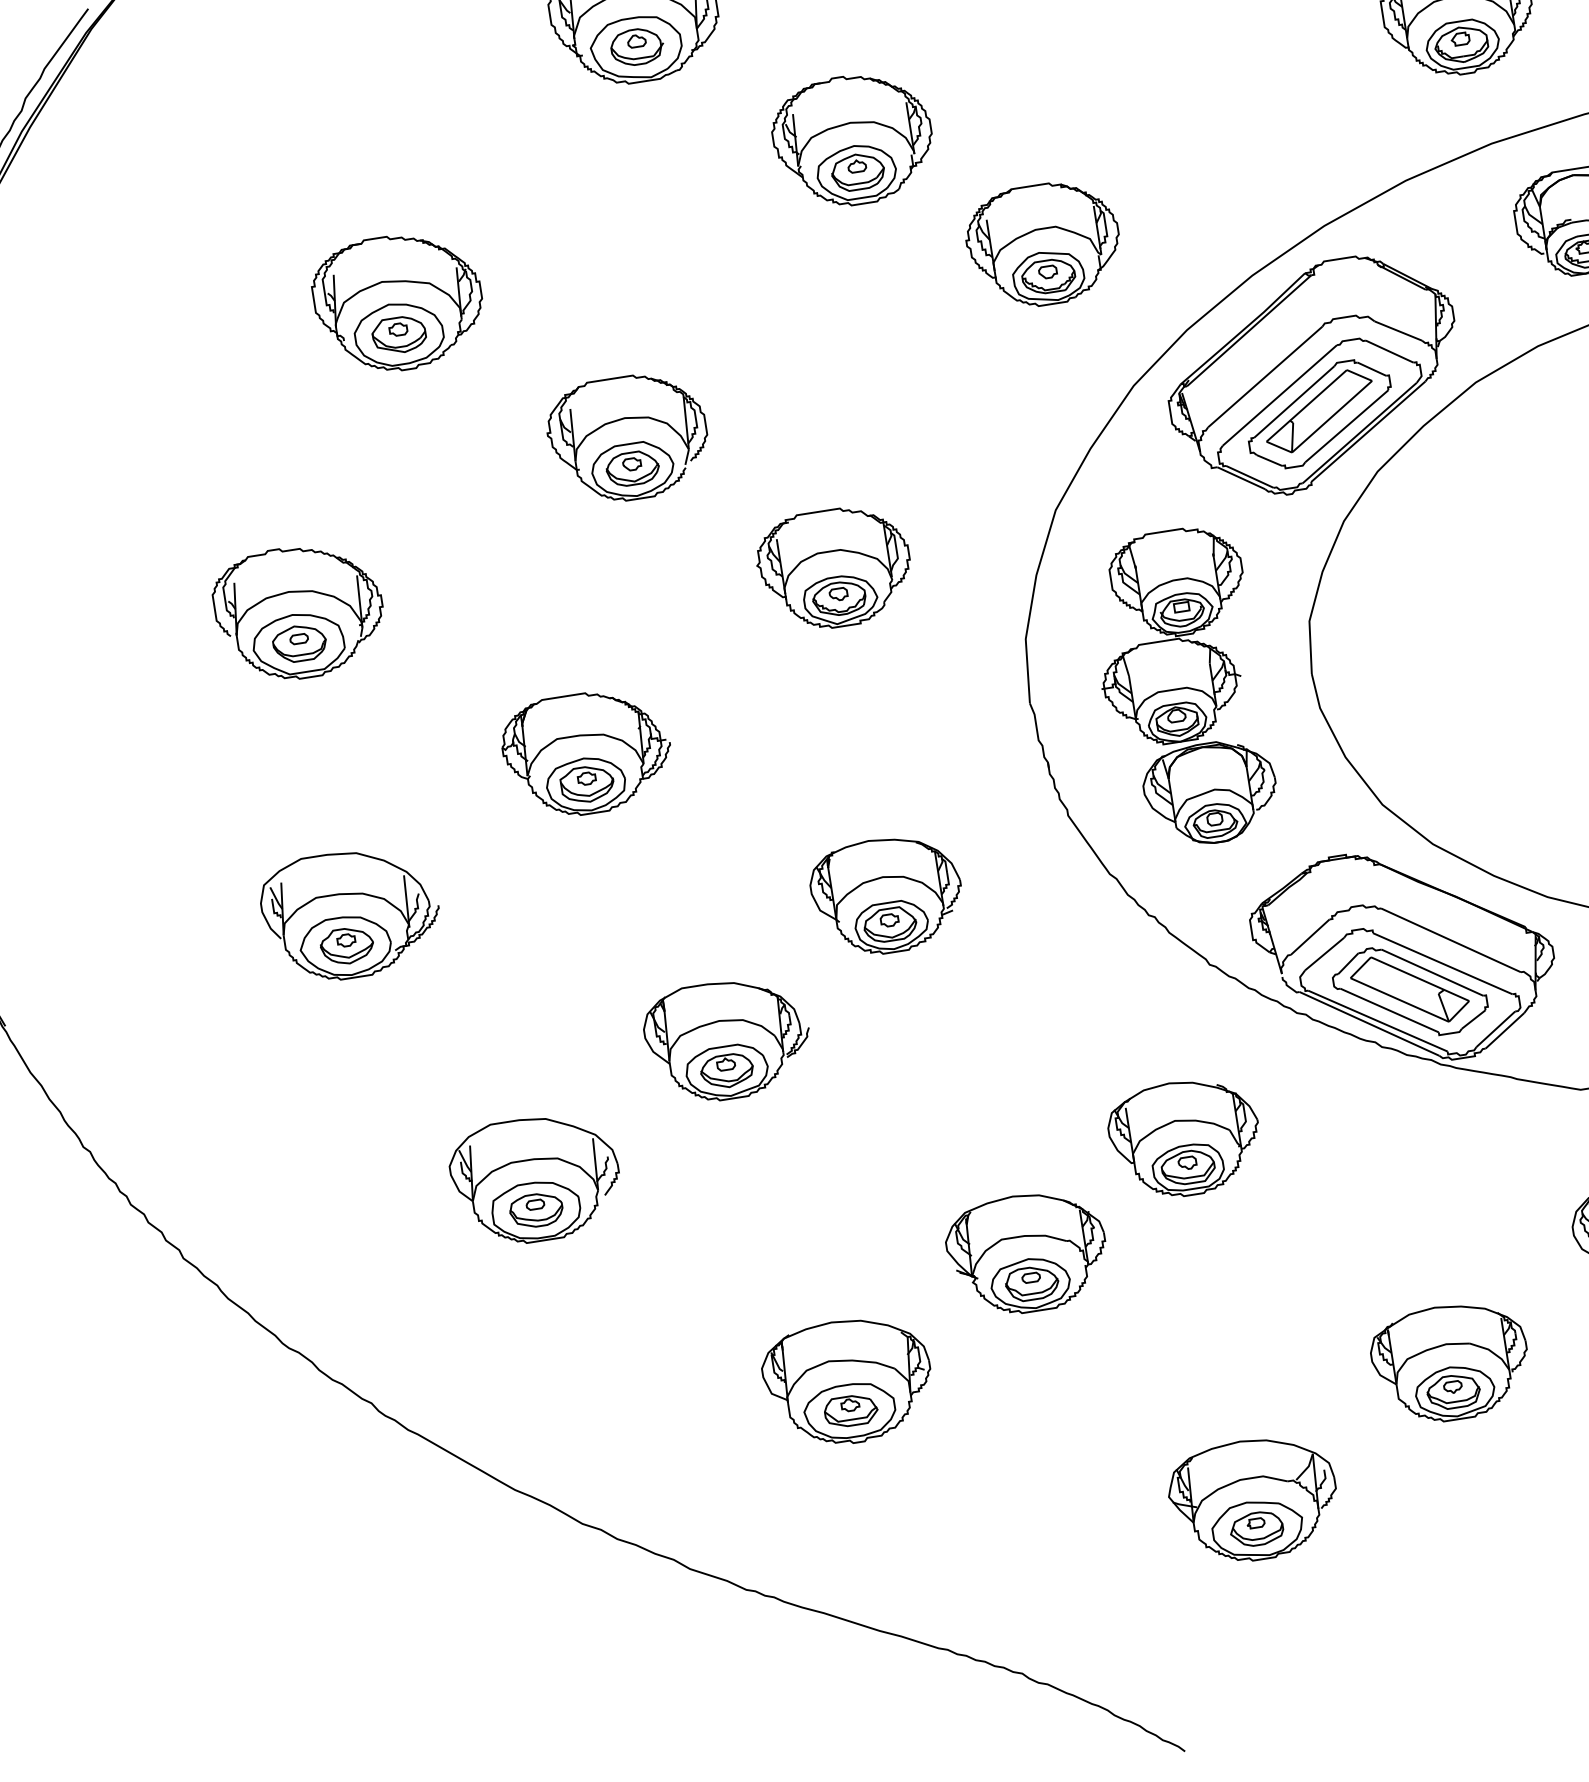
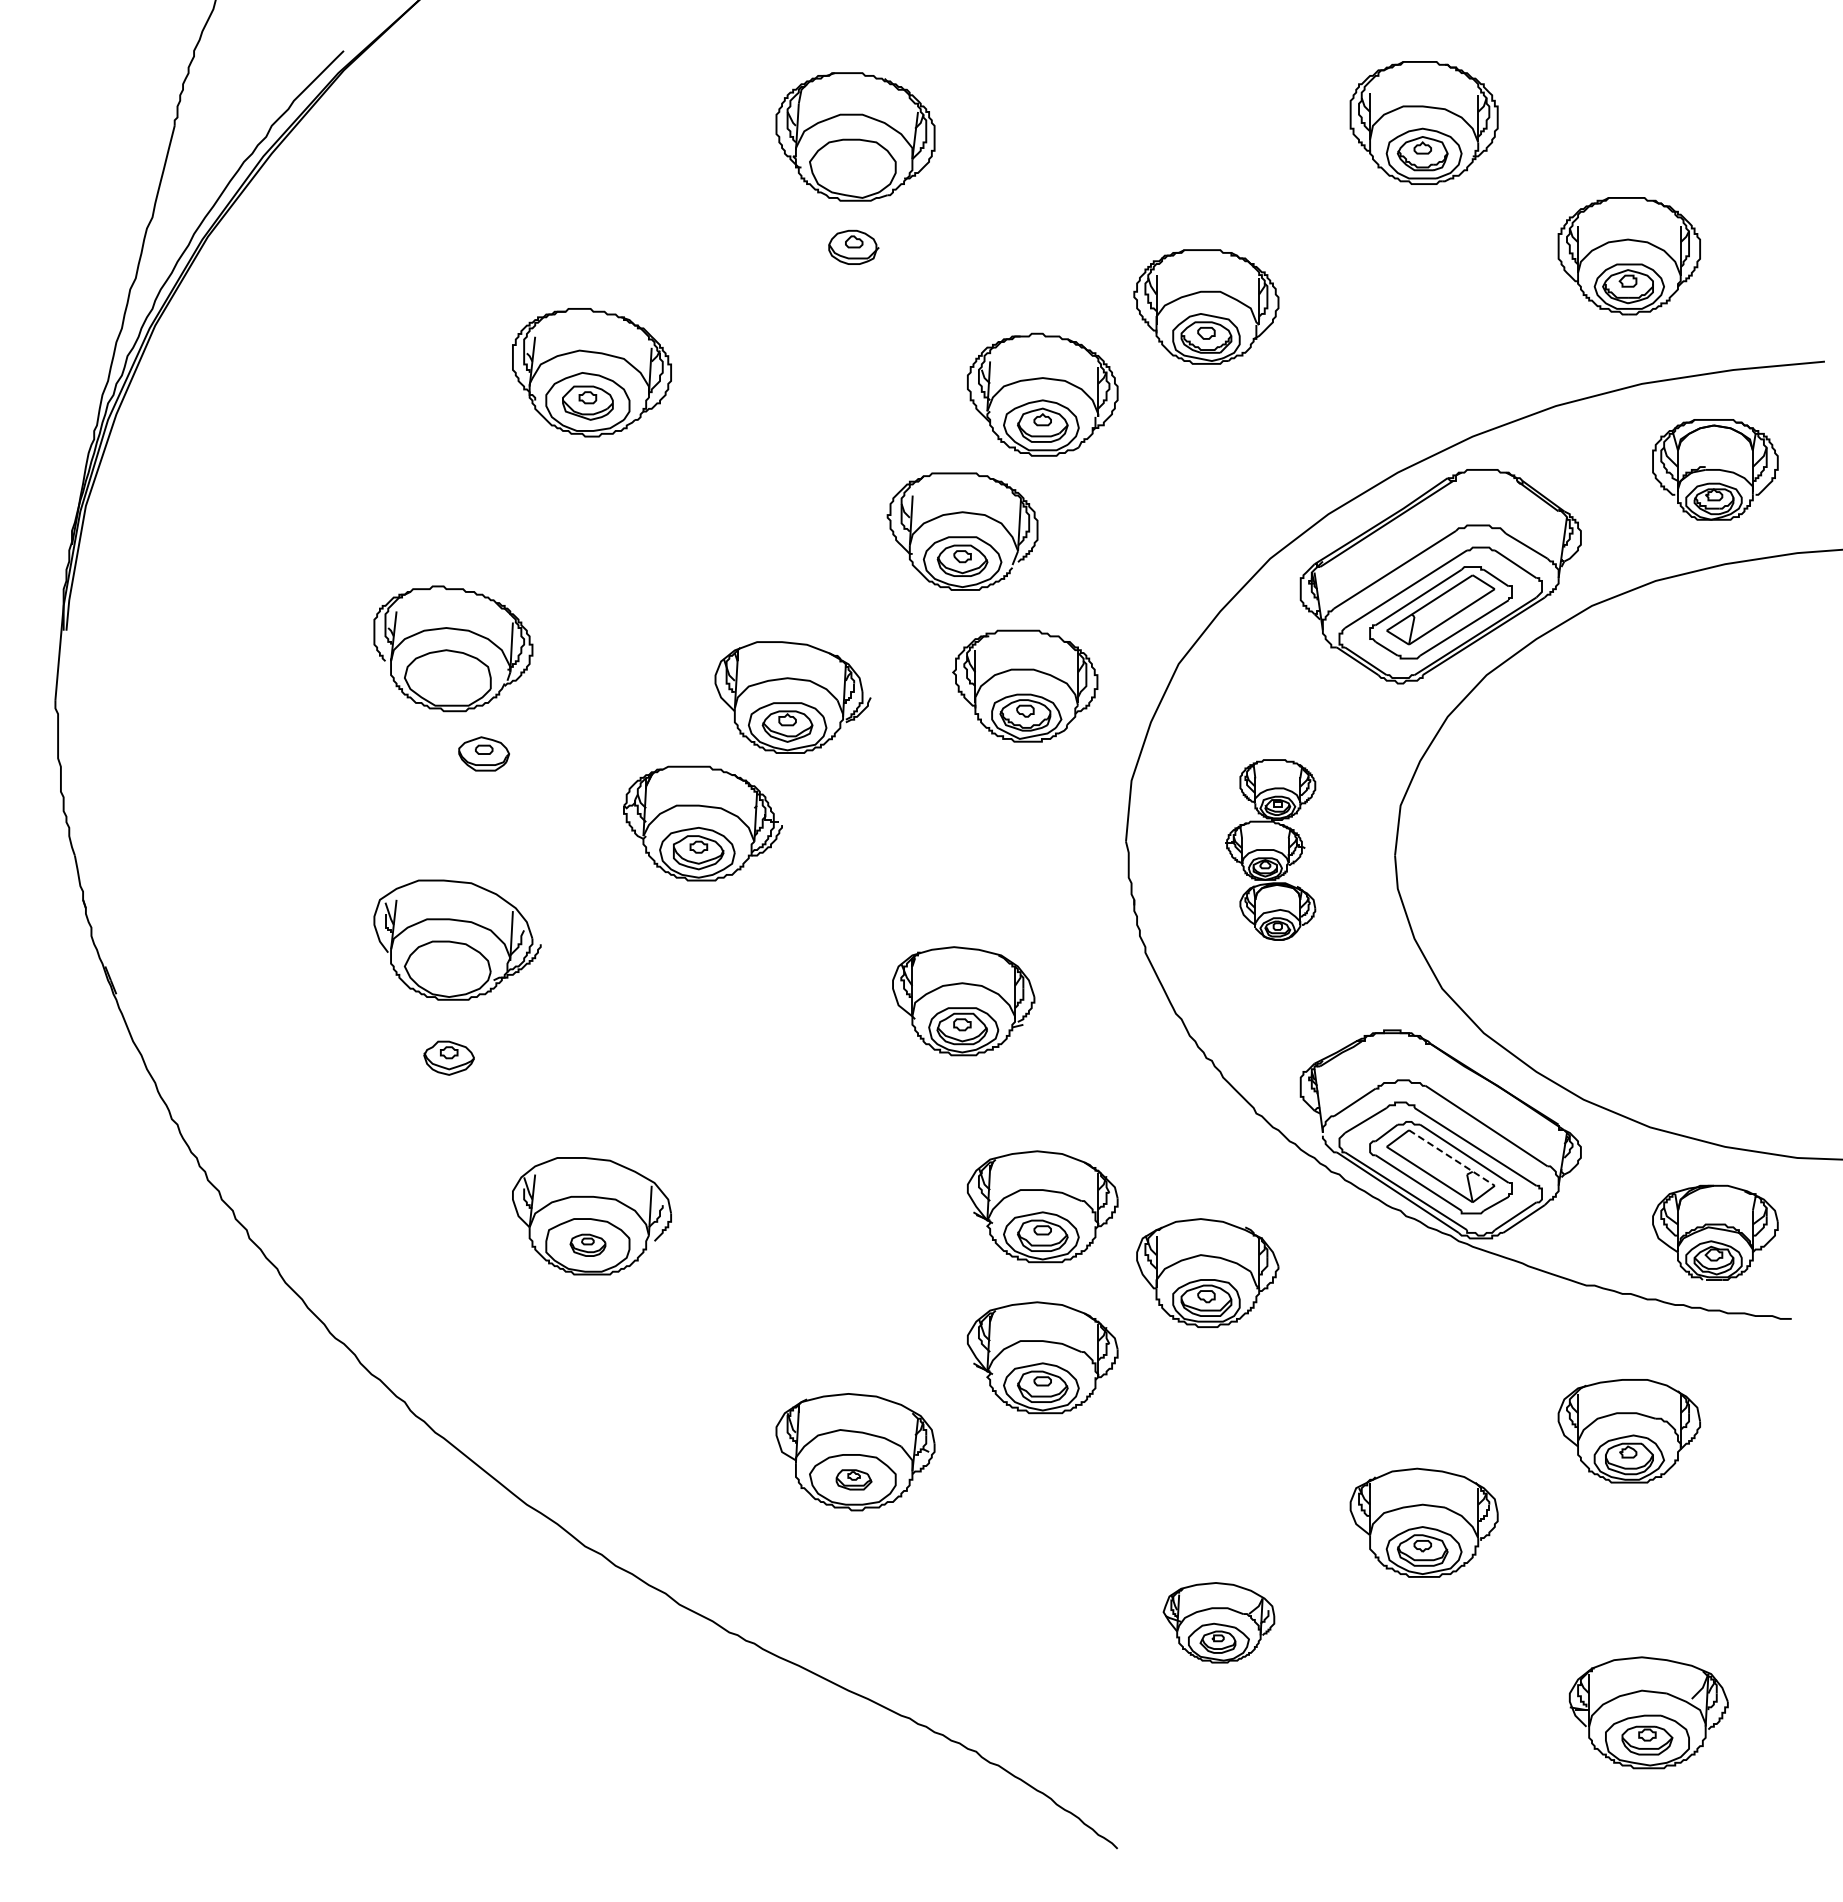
part: (636, 46) -> (853, 246), moved
part: (852, 139) -> (1042, 394), moved
part: (1043, 244) -> (1206, 306), moved
part: (627, 438) -> (962, 531), moved
part: (834, 567) -> (1025, 685), moved
part: (299, 643) -> (483, 753), moved
part: (1181, 688) -> (1270, 849), size x0.6
part: (346, 945) -> (448, 1057), moved
line: (1420, 979) -> (1452, 1158), solid -> dashed
part: (727, 1040) -> (792, 697), moved
part: (1002, 1096) -> (1042, 1206), added
part: (535, 1210) -> (587, 1245), size x0.7
part: (850, 1410) -> (853, 1479), size x0.7
part: (1253, 1499) -> (1218, 1622), size x0.7

